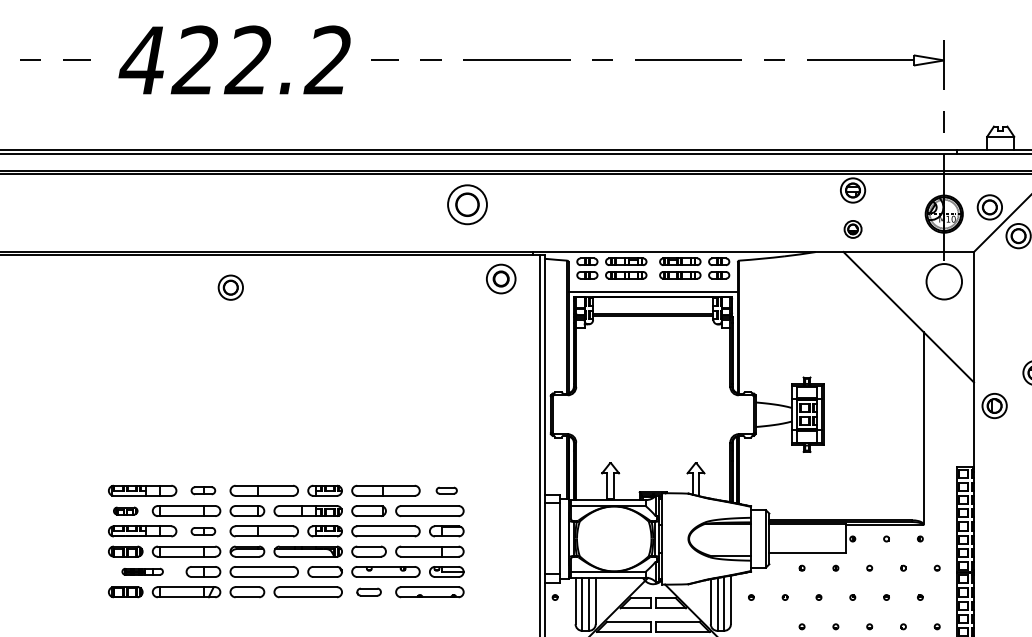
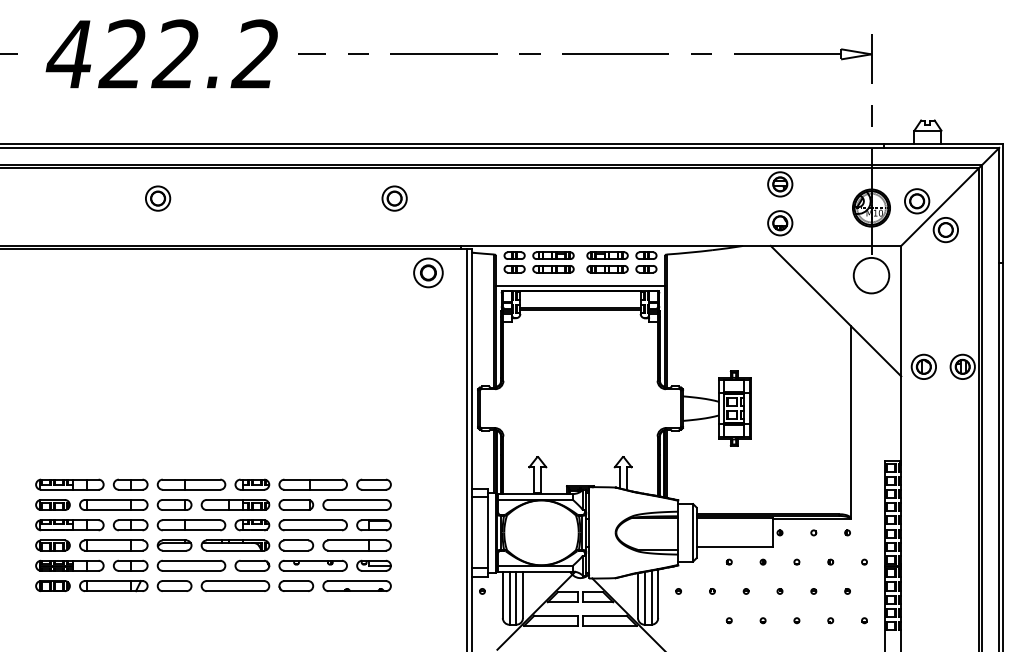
part: (467, 204) -> (394, 198), size x0.62
part: (853, 229) -> (780, 223), size x1.43
part: (231, 287) -> (158, 198), moved
part: (994, 405) -> (923, 366), moved
part: (203, 490) -> (130, 484), size x1.43
part: (446, 490) -> (373, 484), size x1.67
part: (125, 510) -> (52, 504), size x1.43
part: (203, 531) -> (130, 525), size x1.43
part: (142, 571) -> (69, 565), size x1.67
part: (369, 591) -> (296, 585), size x1.43

